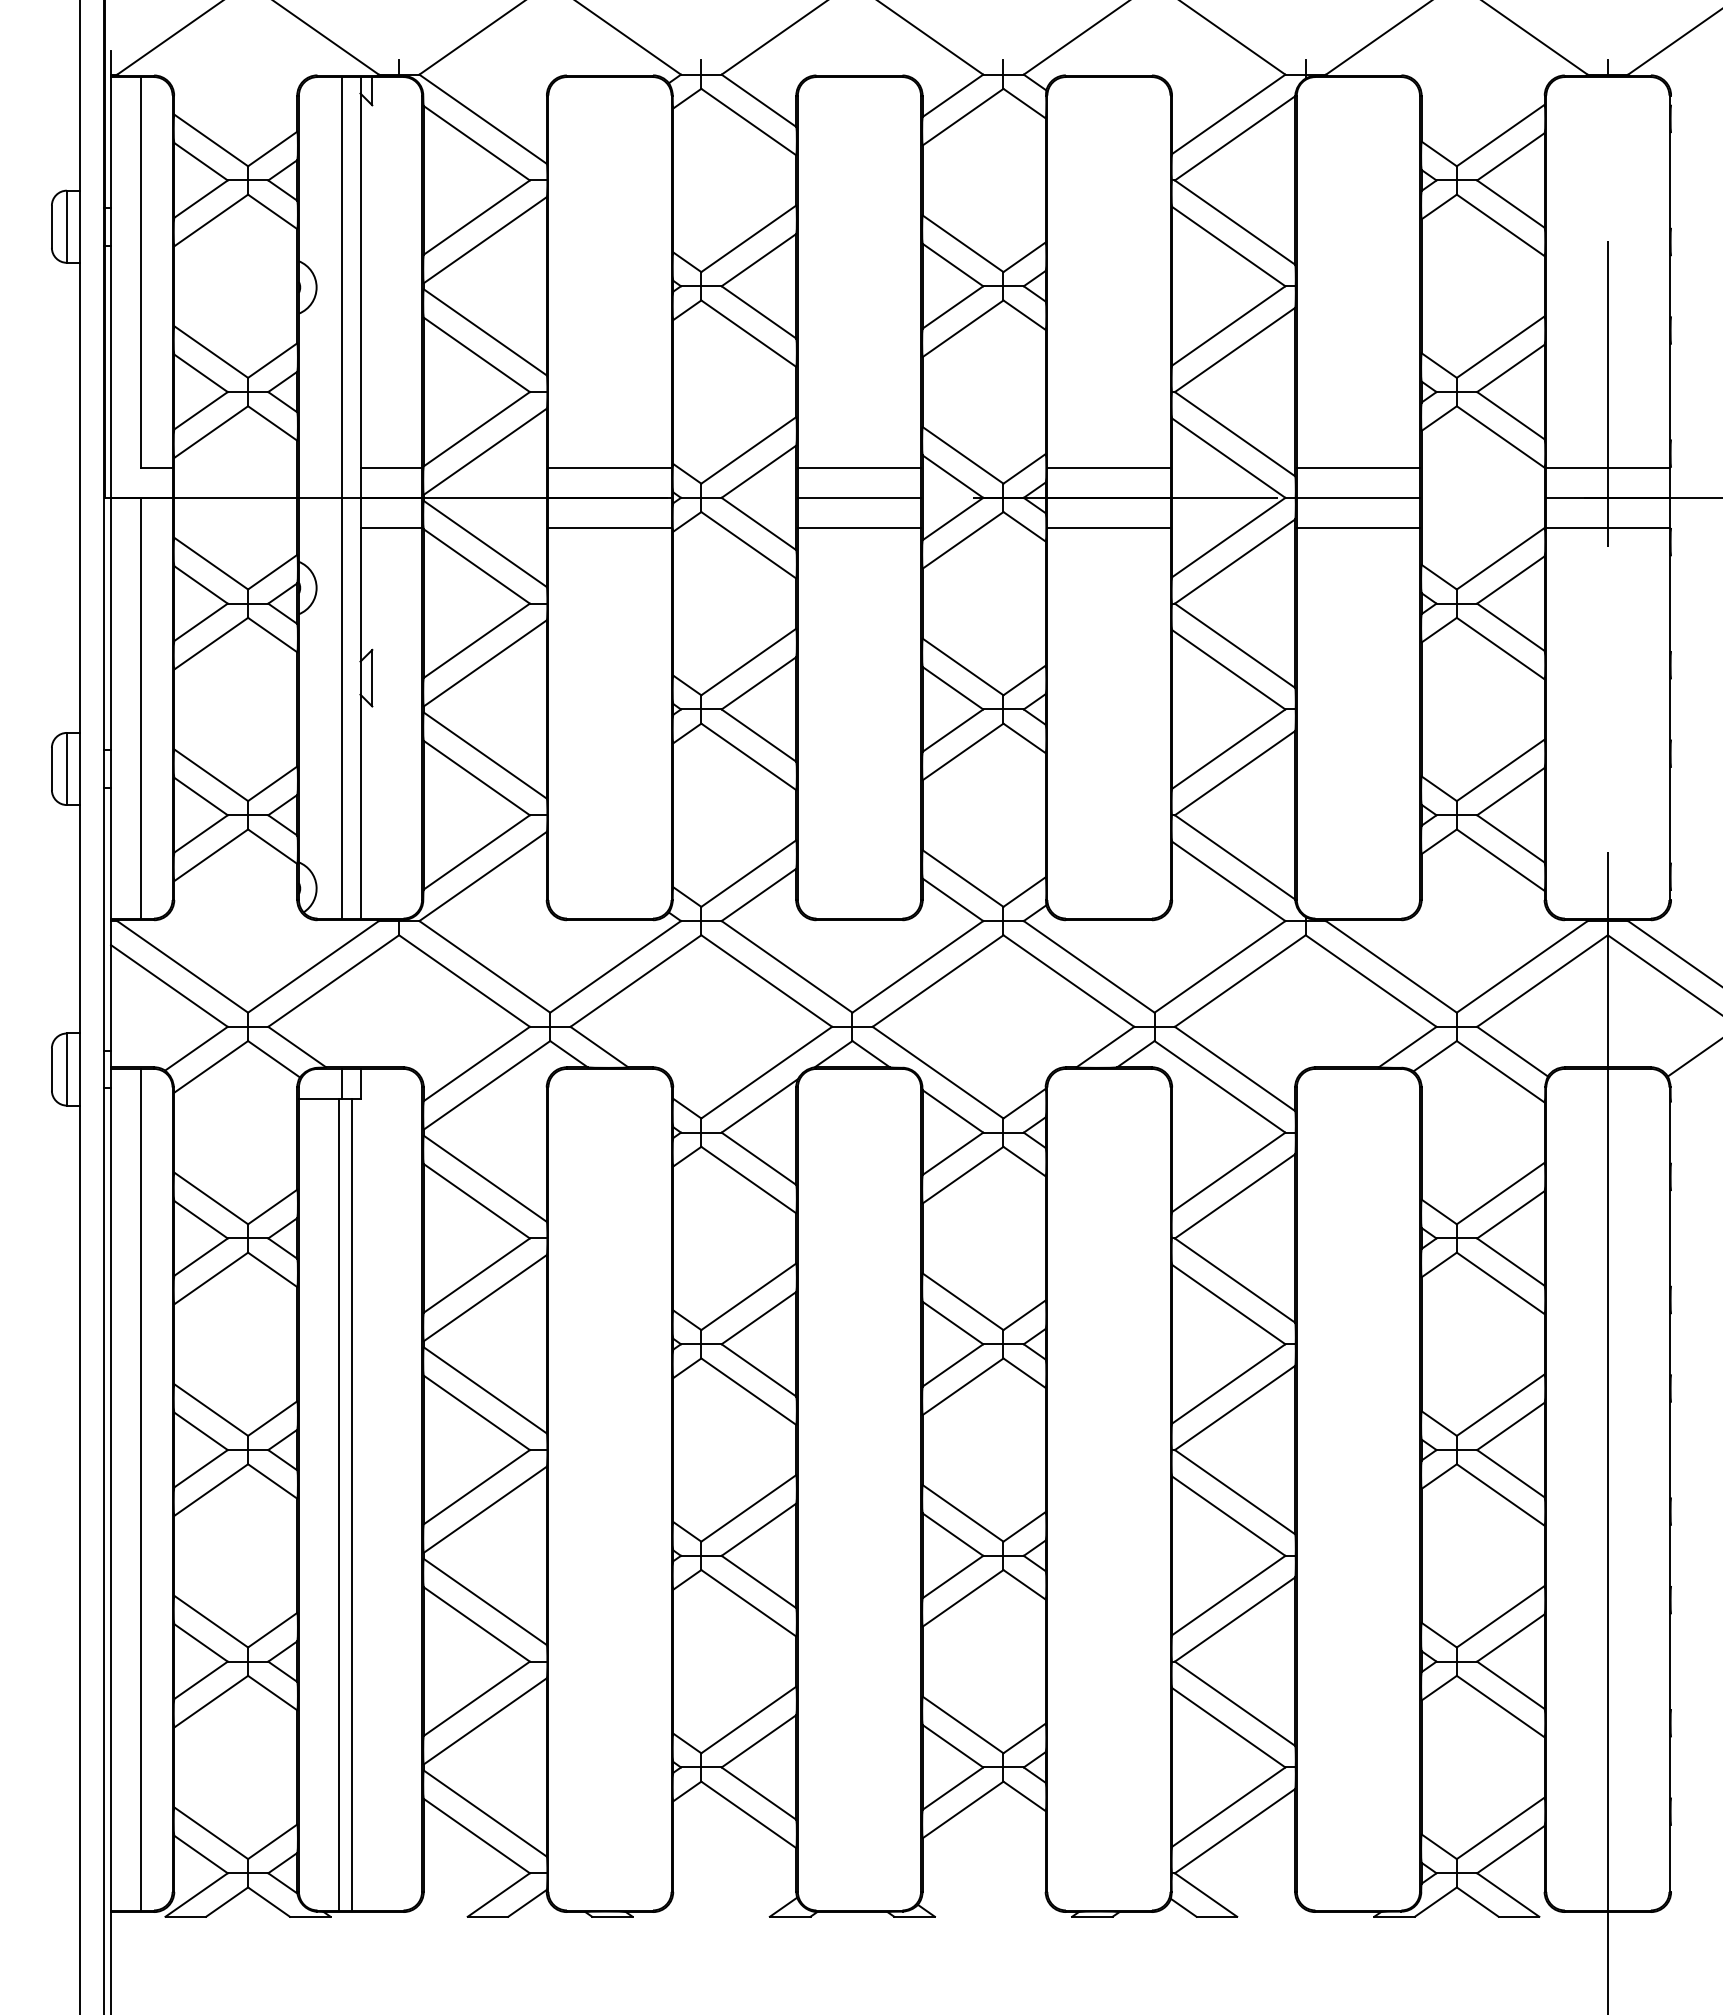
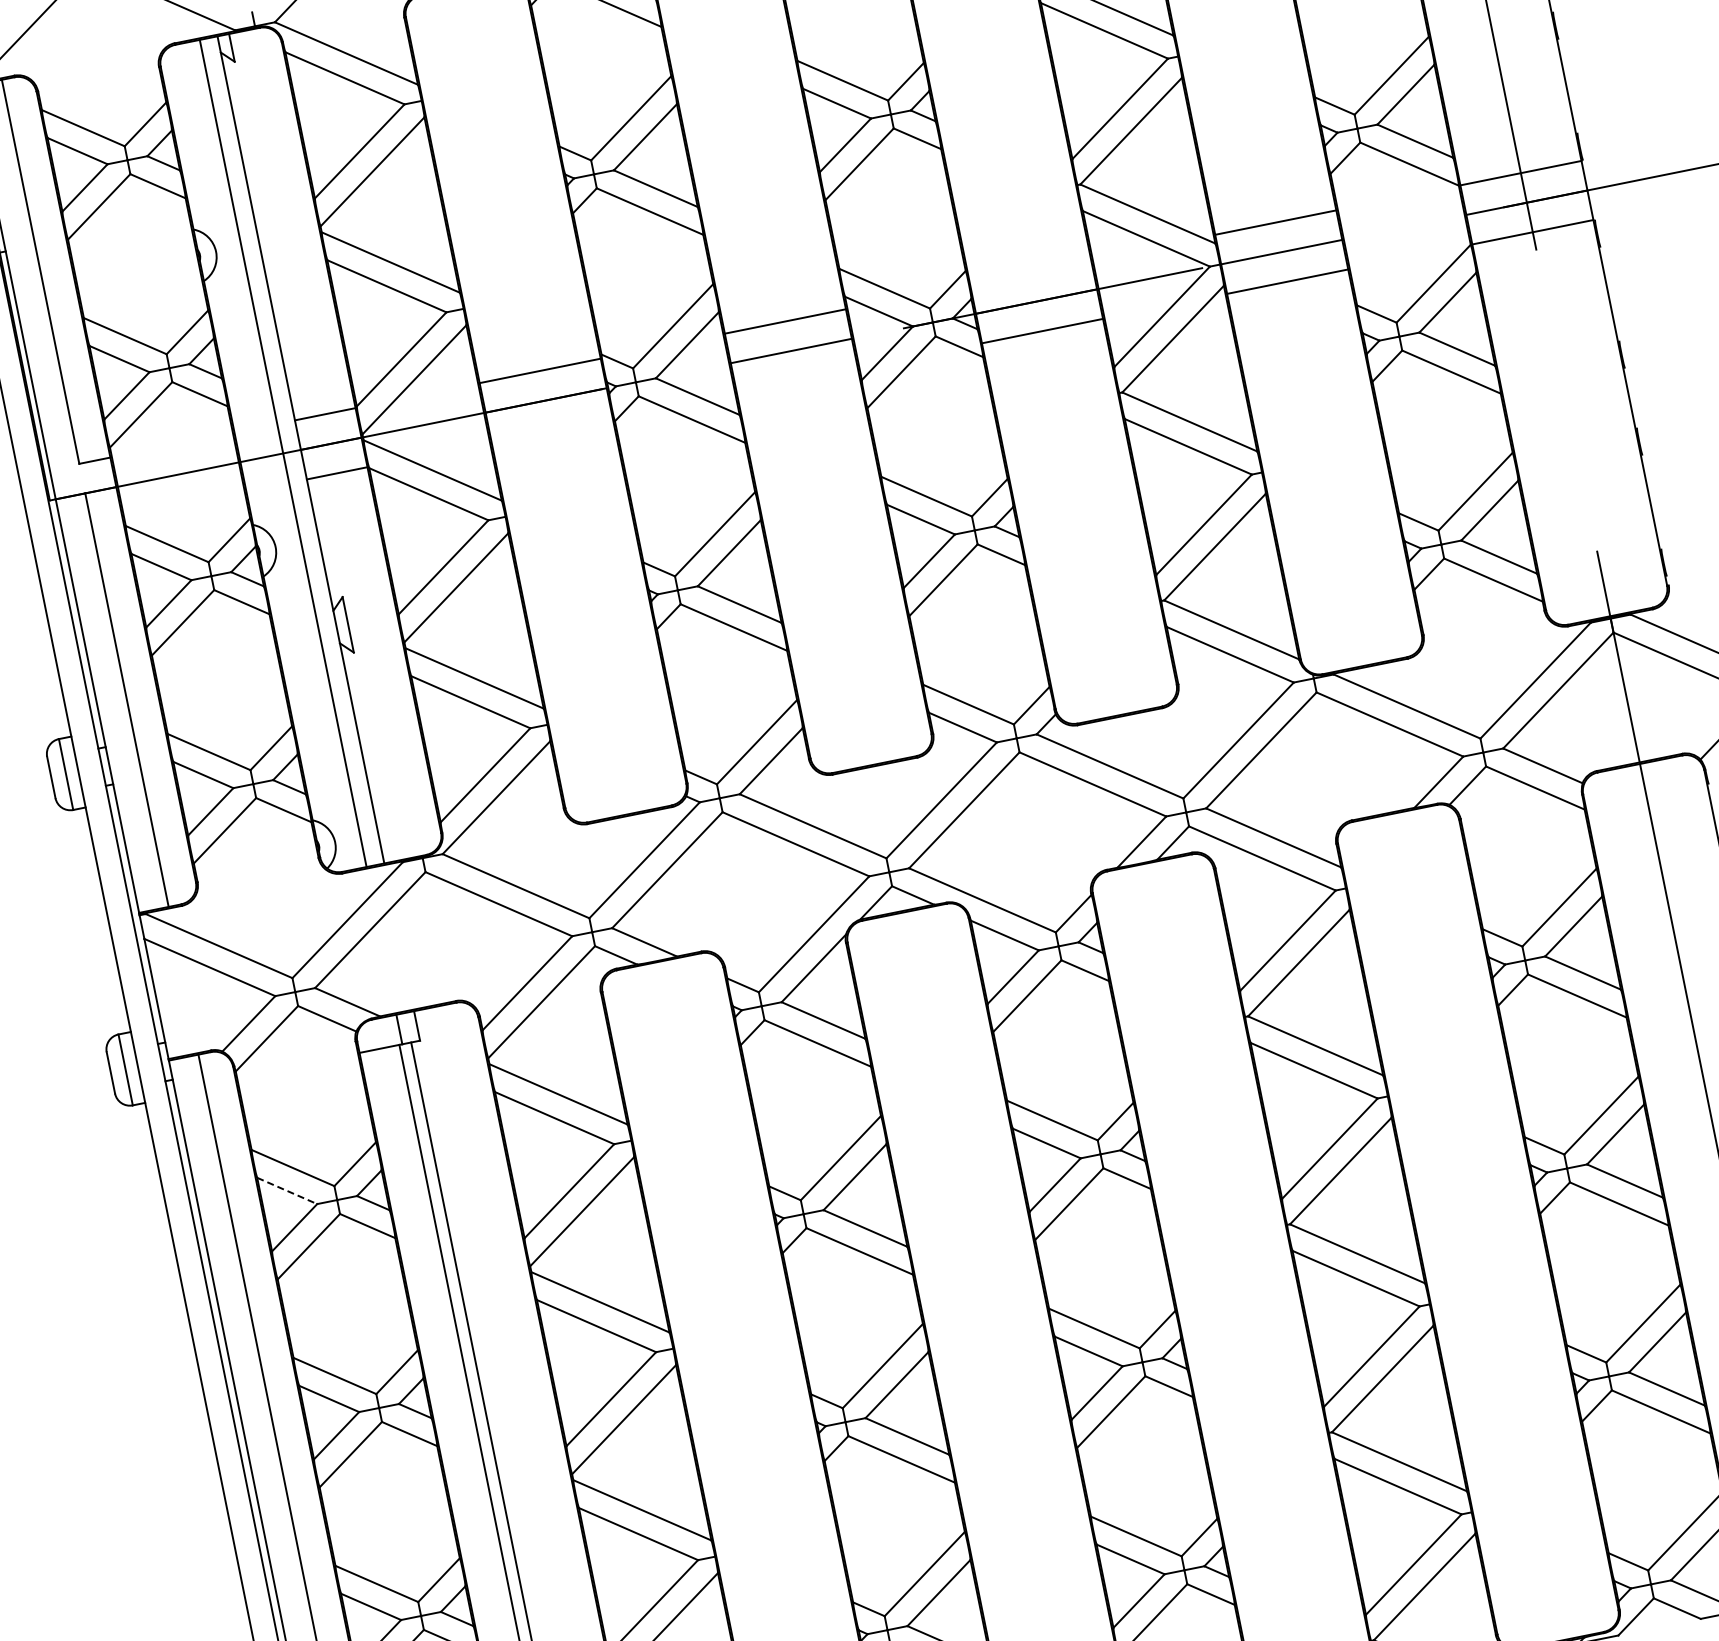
line: (1108, 467) -> (1030, 271), removed
line: (609, 527) -> (551, 429), removed
line: (859, 527) -> (797, 380), removed
line: (201, 1219) -> (287, 1190), solid -> dashed

